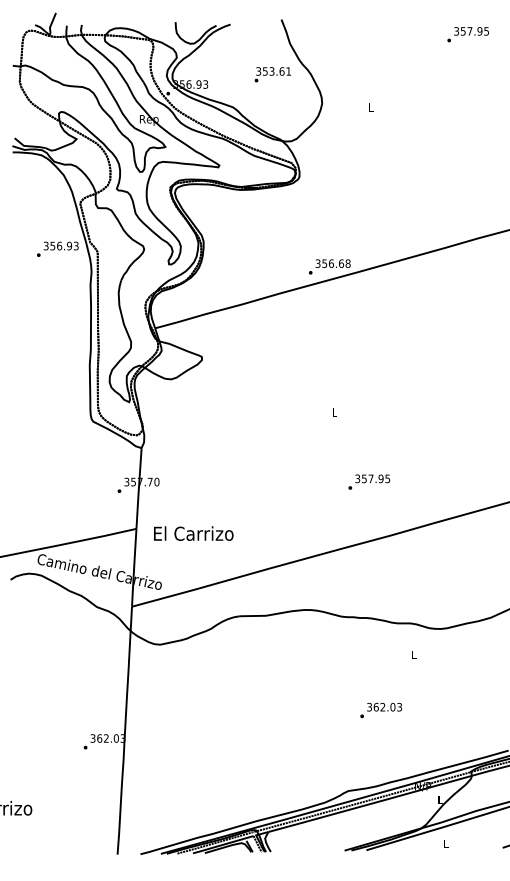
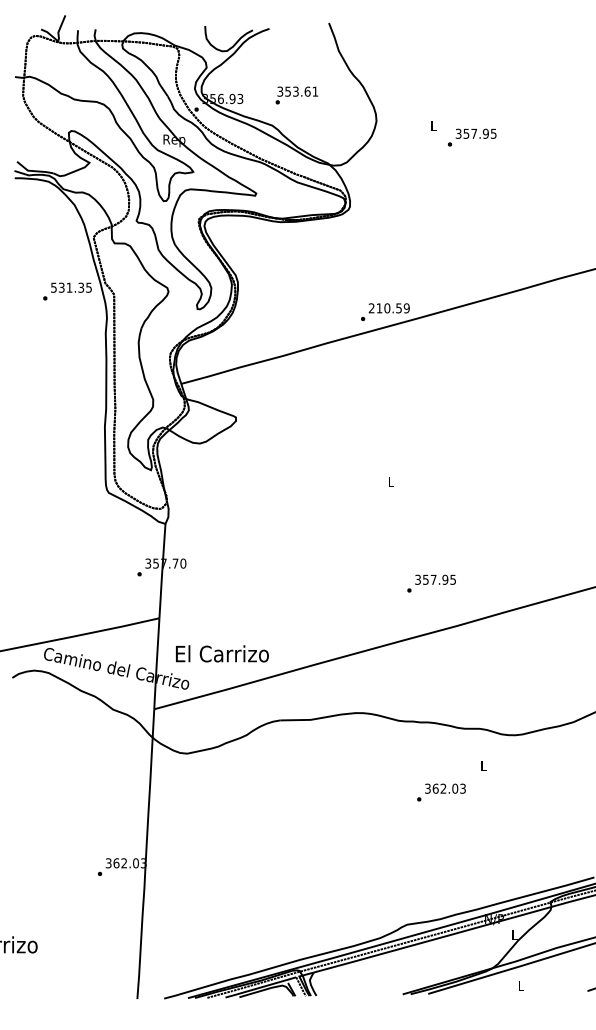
text: (468, 34) -> (472, 137), moved
text: (272, 74) -> (296, 95), moved
text: (61, 245) -> (71, 287), 356.93 -> 531.35
text: (332, 263) -> (388, 308), 356.68 -> 210.59
text: (369, 481) -> (431, 583), moved
text: (193, 533) -> (222, 653), moved
text: (381, 710) -> (441, 792), moved

